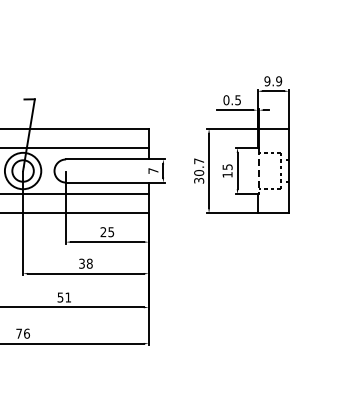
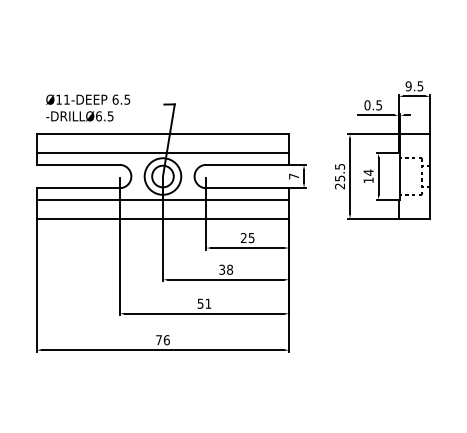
text: (279, 81) -> (420, 86), 9.9 -> 9.5
text: (227, 167) -> (368, 172), 15 -> 14
text: (199, 170) -> (340, 176), 30.7 -> 25.5
line: (259, 171) -> (400, 177), dashed -> solid

